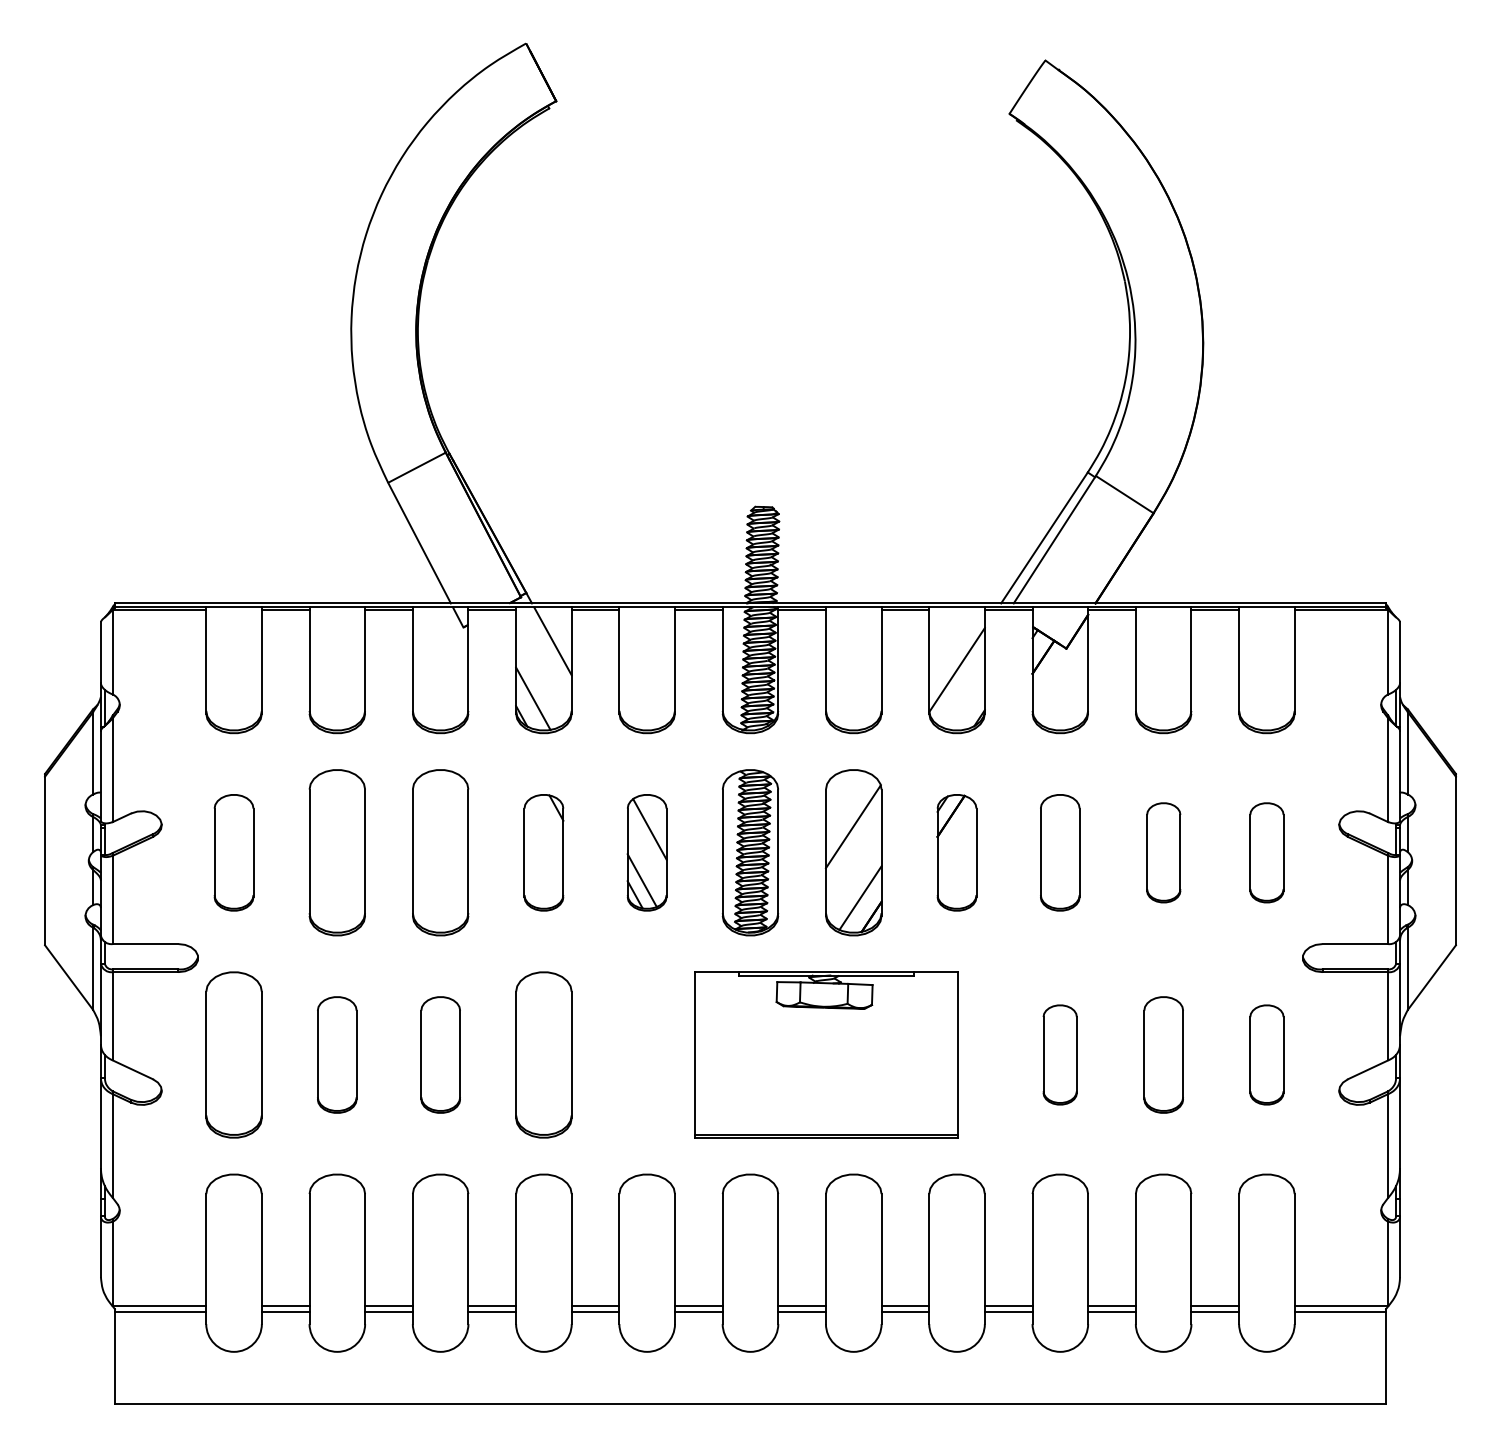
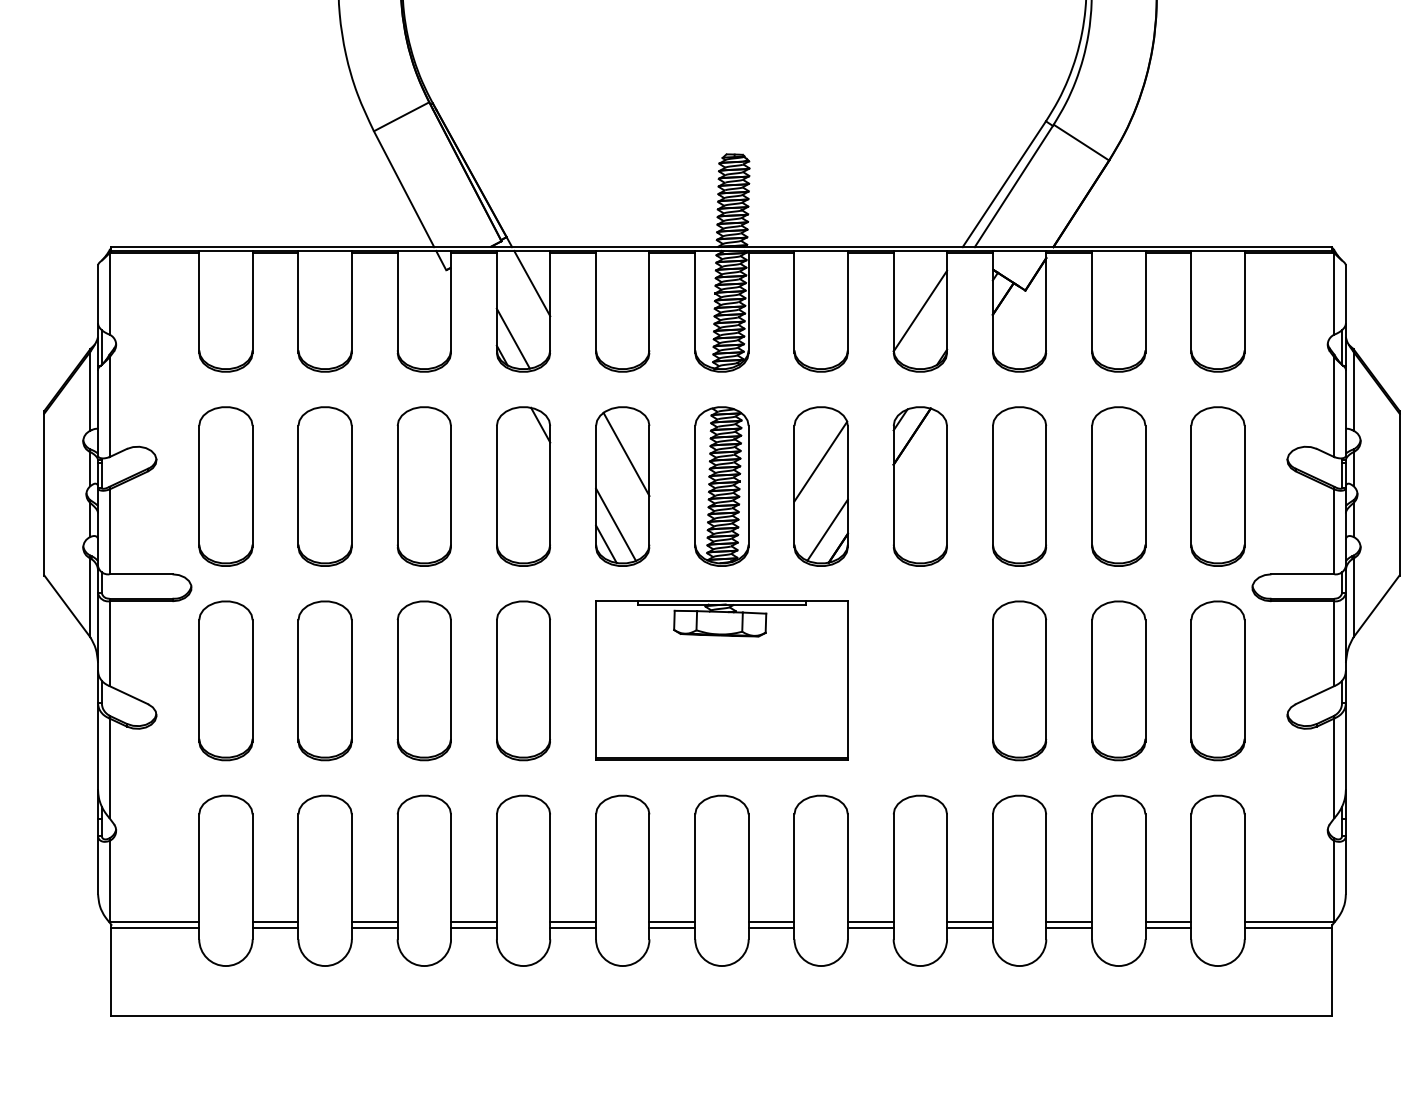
part: (233, 852) -> (225, 486), size x1.43
part: (543, 852) -> (523, 486), size x1.43
part: (646, 852) -> (622, 486), size x1.43
part: (956, 852) -> (919, 486), size x1.43
part: (1059, 852) -> (1018, 486), size x1.43
part: (1163, 852) -> (1118, 486), size x1.67
part: (1266, 852) -> (1217, 486), size x1.67
part: (336, 1054) -> (324, 680), size x1.43
part: (440, 1054) -> (424, 680), size x1.43
part: (826, 1054) -> (721, 680), moved
part: (1059, 1054) -> (1018, 680), size x1.67
part: (1163, 1054) -> (1118, 680), size x1.43
part: (1266, 1054) -> (1217, 680), size x1.67

